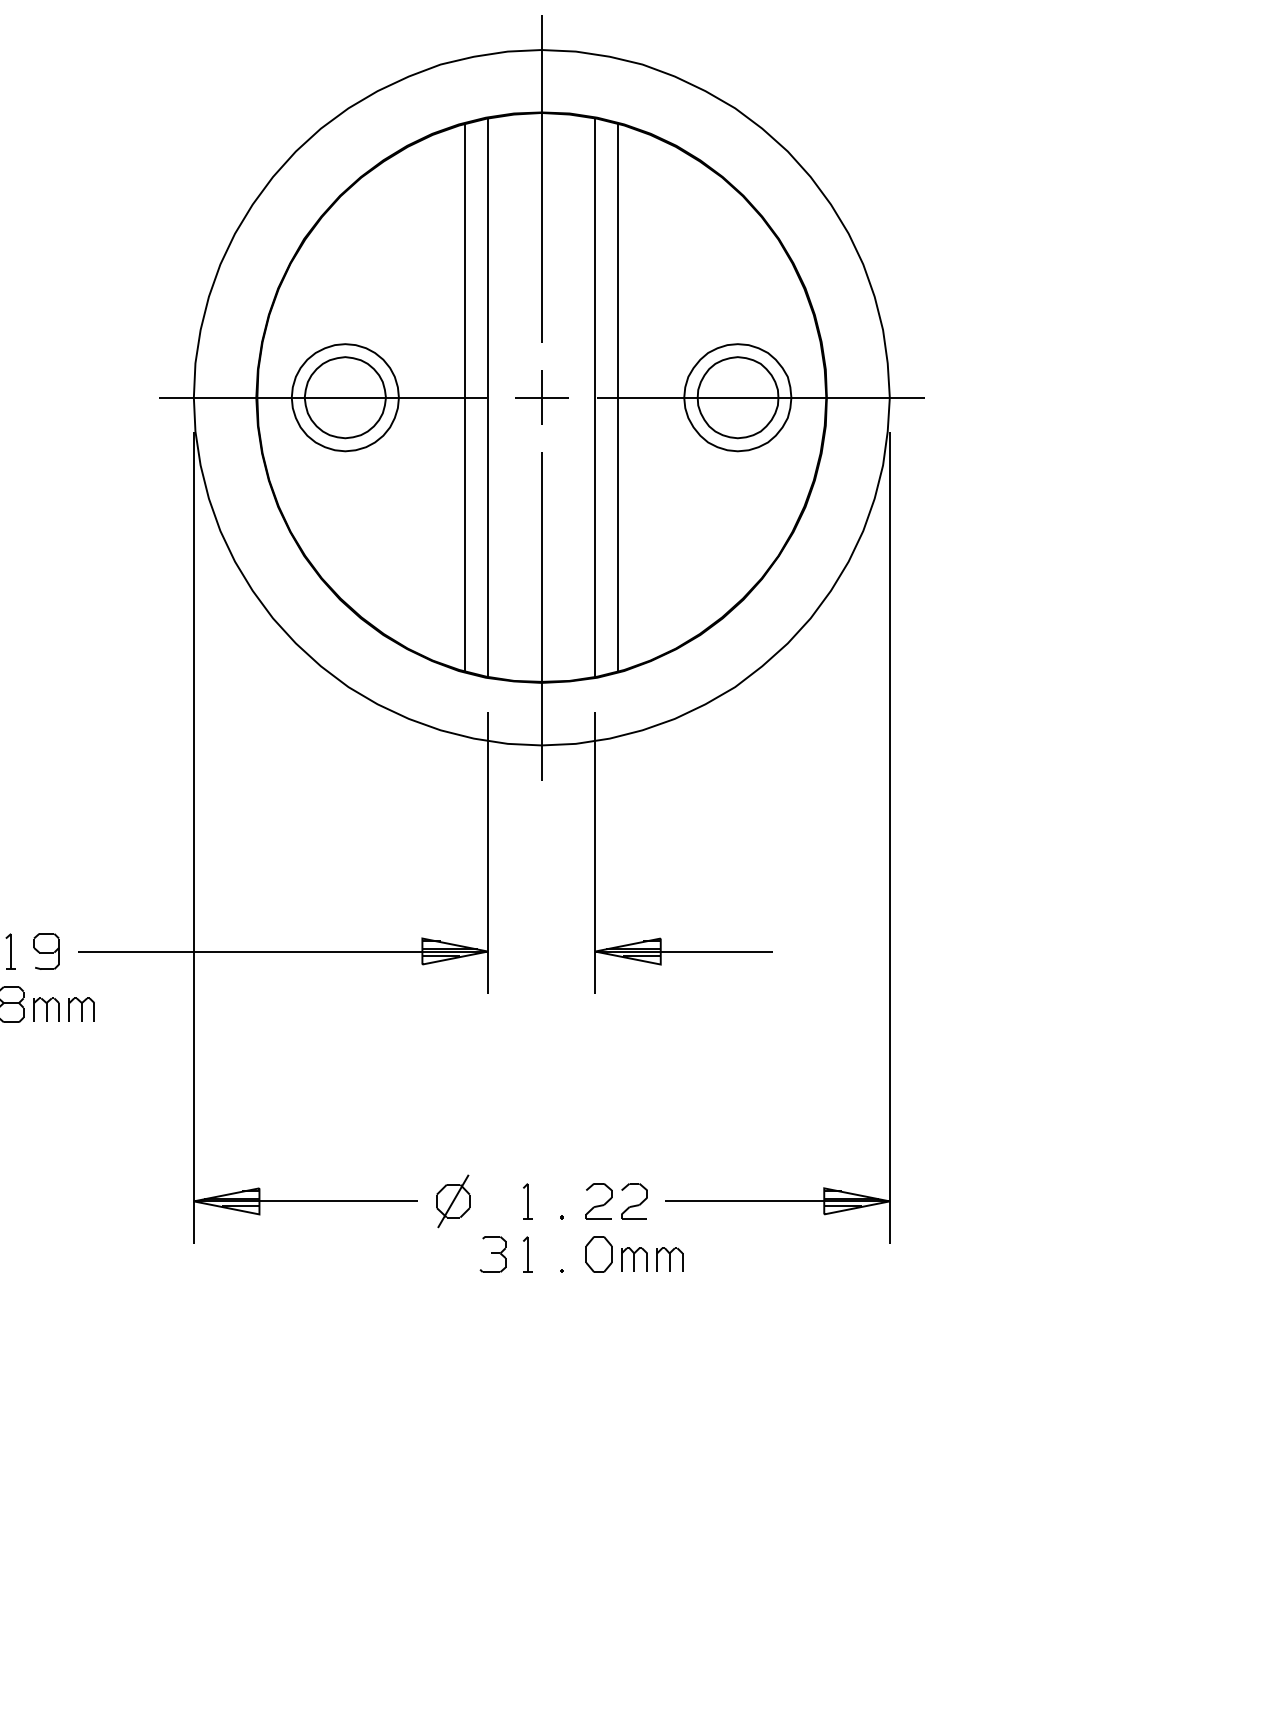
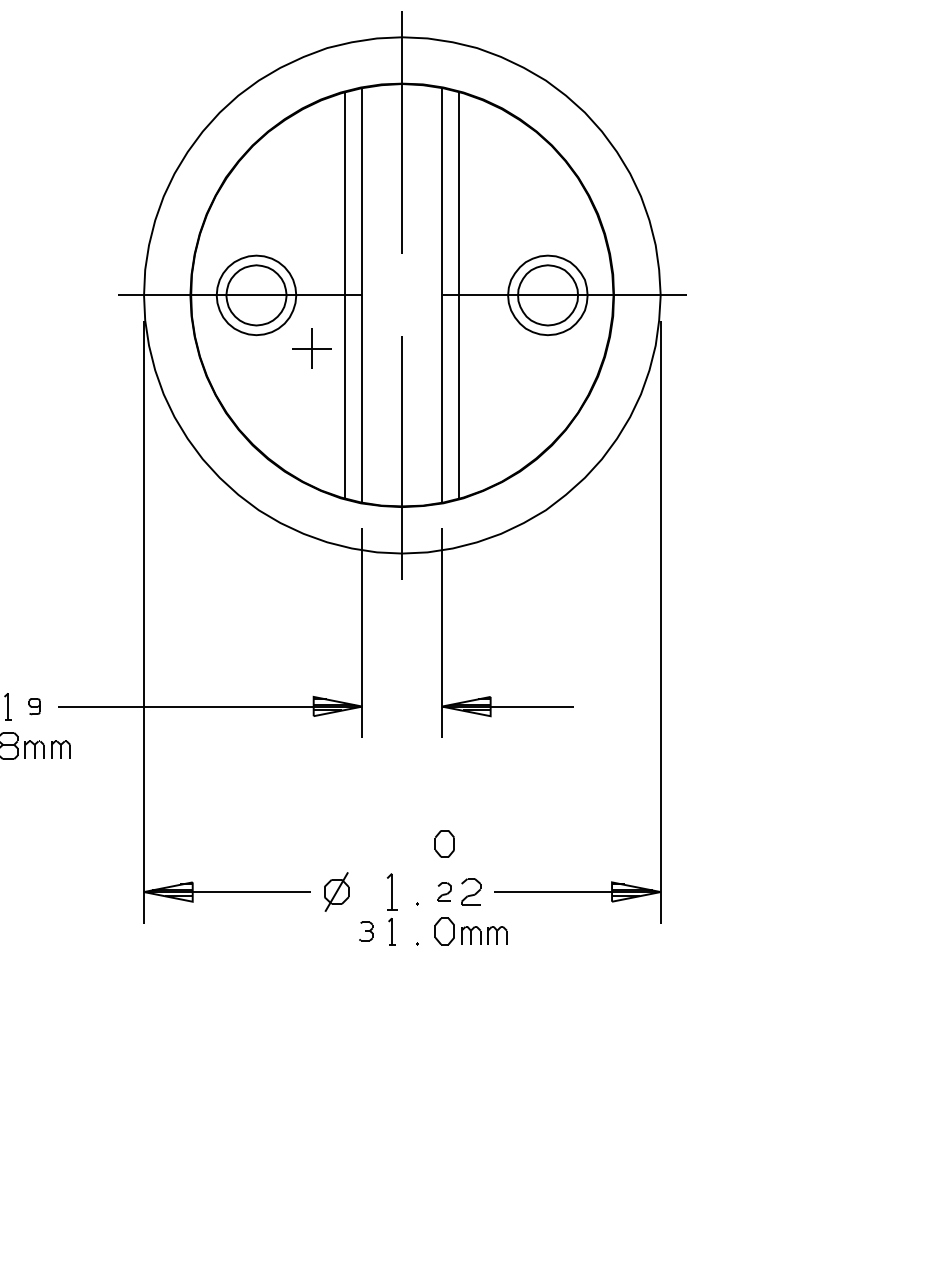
part: (541, 397) -> (311, 348), moved
part: (46, 951) -> (34, 706), size x0.6
part: (598, 1136) -> (444, 843), added
part: (527, 1201) -> (391, 892), size x1.4
part: (598, 1201) -> (444, 892), size x0.7
part: (492, 1254) -> (365, 931), size x0.7

